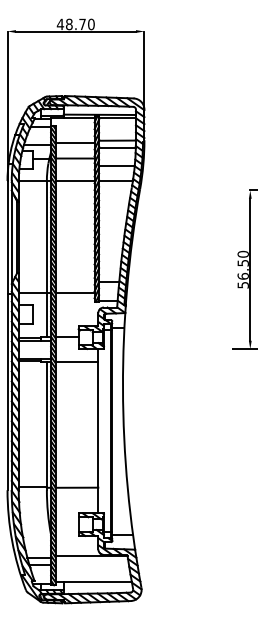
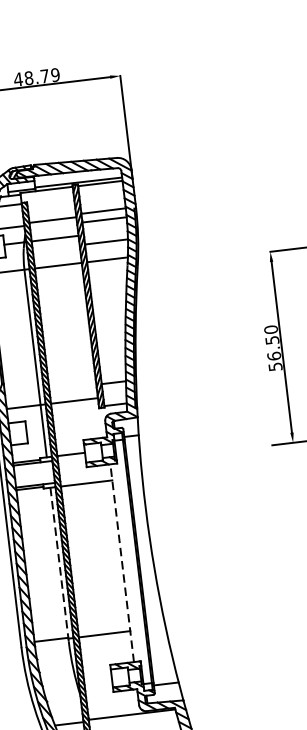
text: (91, 24) -> (55, 75), 48.70 -> 48.79
line: (46, 426) -> (59, 564), solid -> dashed
line: (98, 430) -> (122, 562), solid -> dashed

